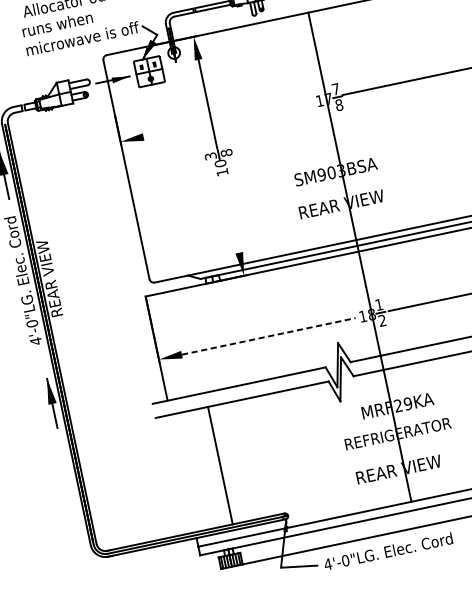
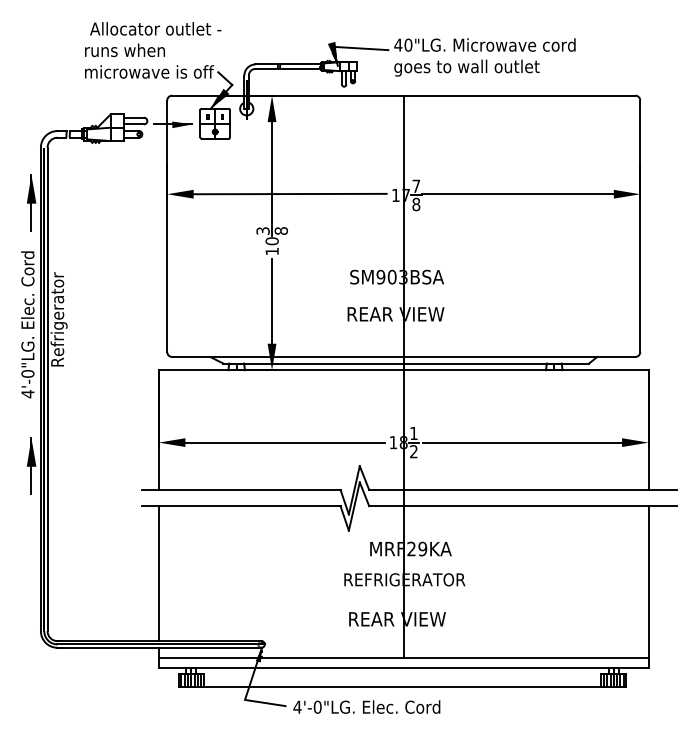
line: (226, 118) -> (289, 193), added
line: (231, 215) -> (272, 300), added
text: (49, 272) -> (58, 321), REAR VIEW -> Refrigerator
line: (269, 336) -> (285, 442), dashed -> solid
line: (219, 465) -> (158, 573), moved

